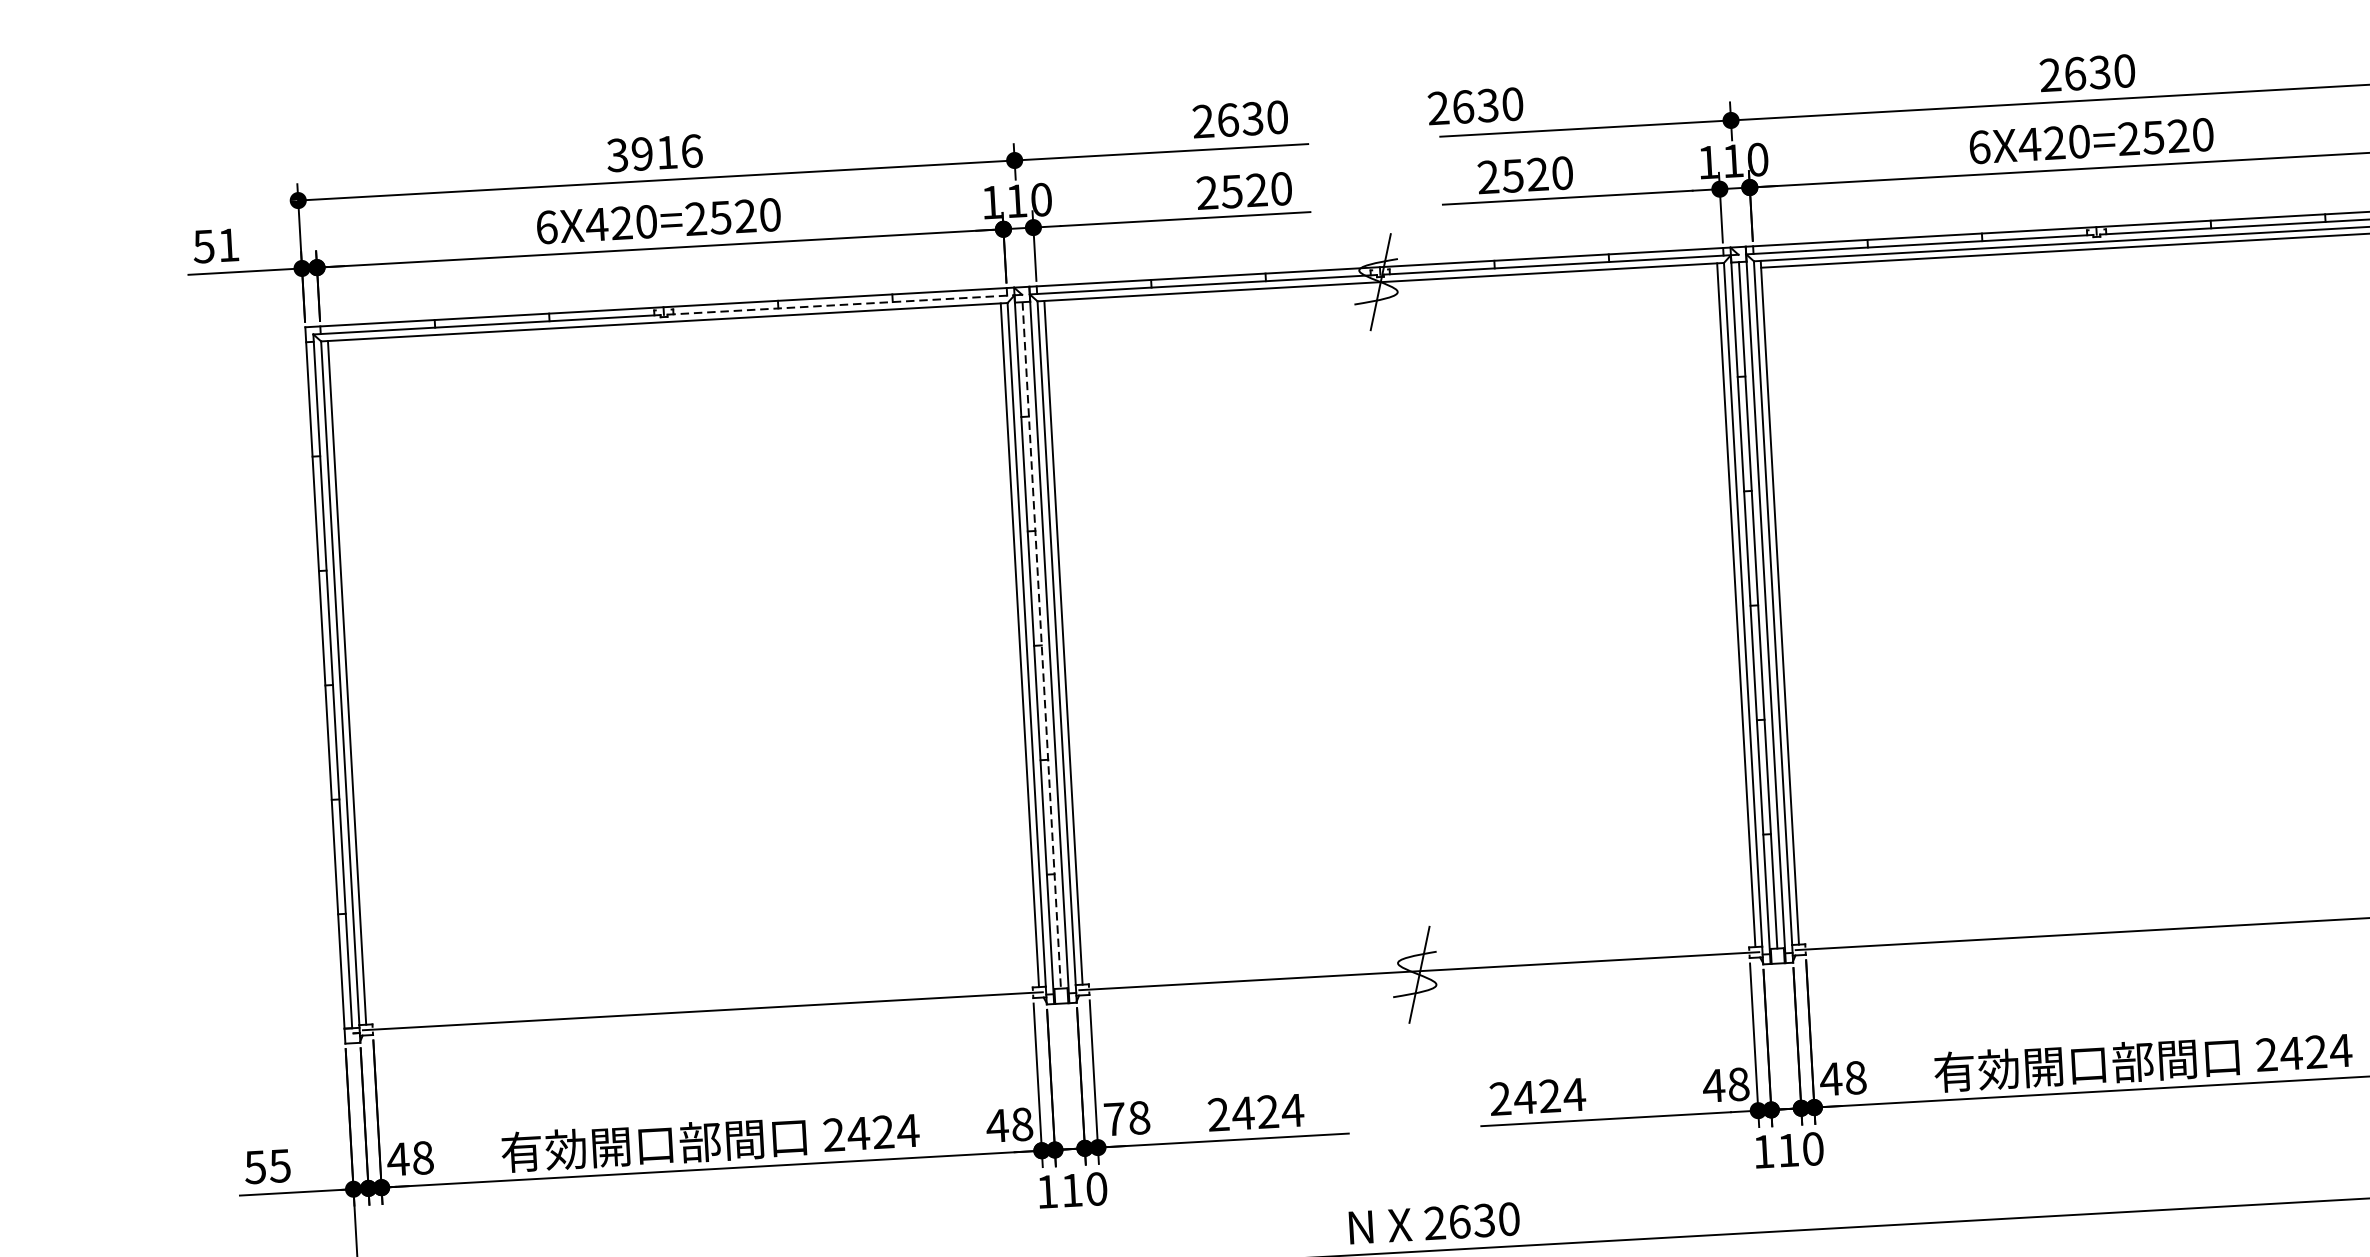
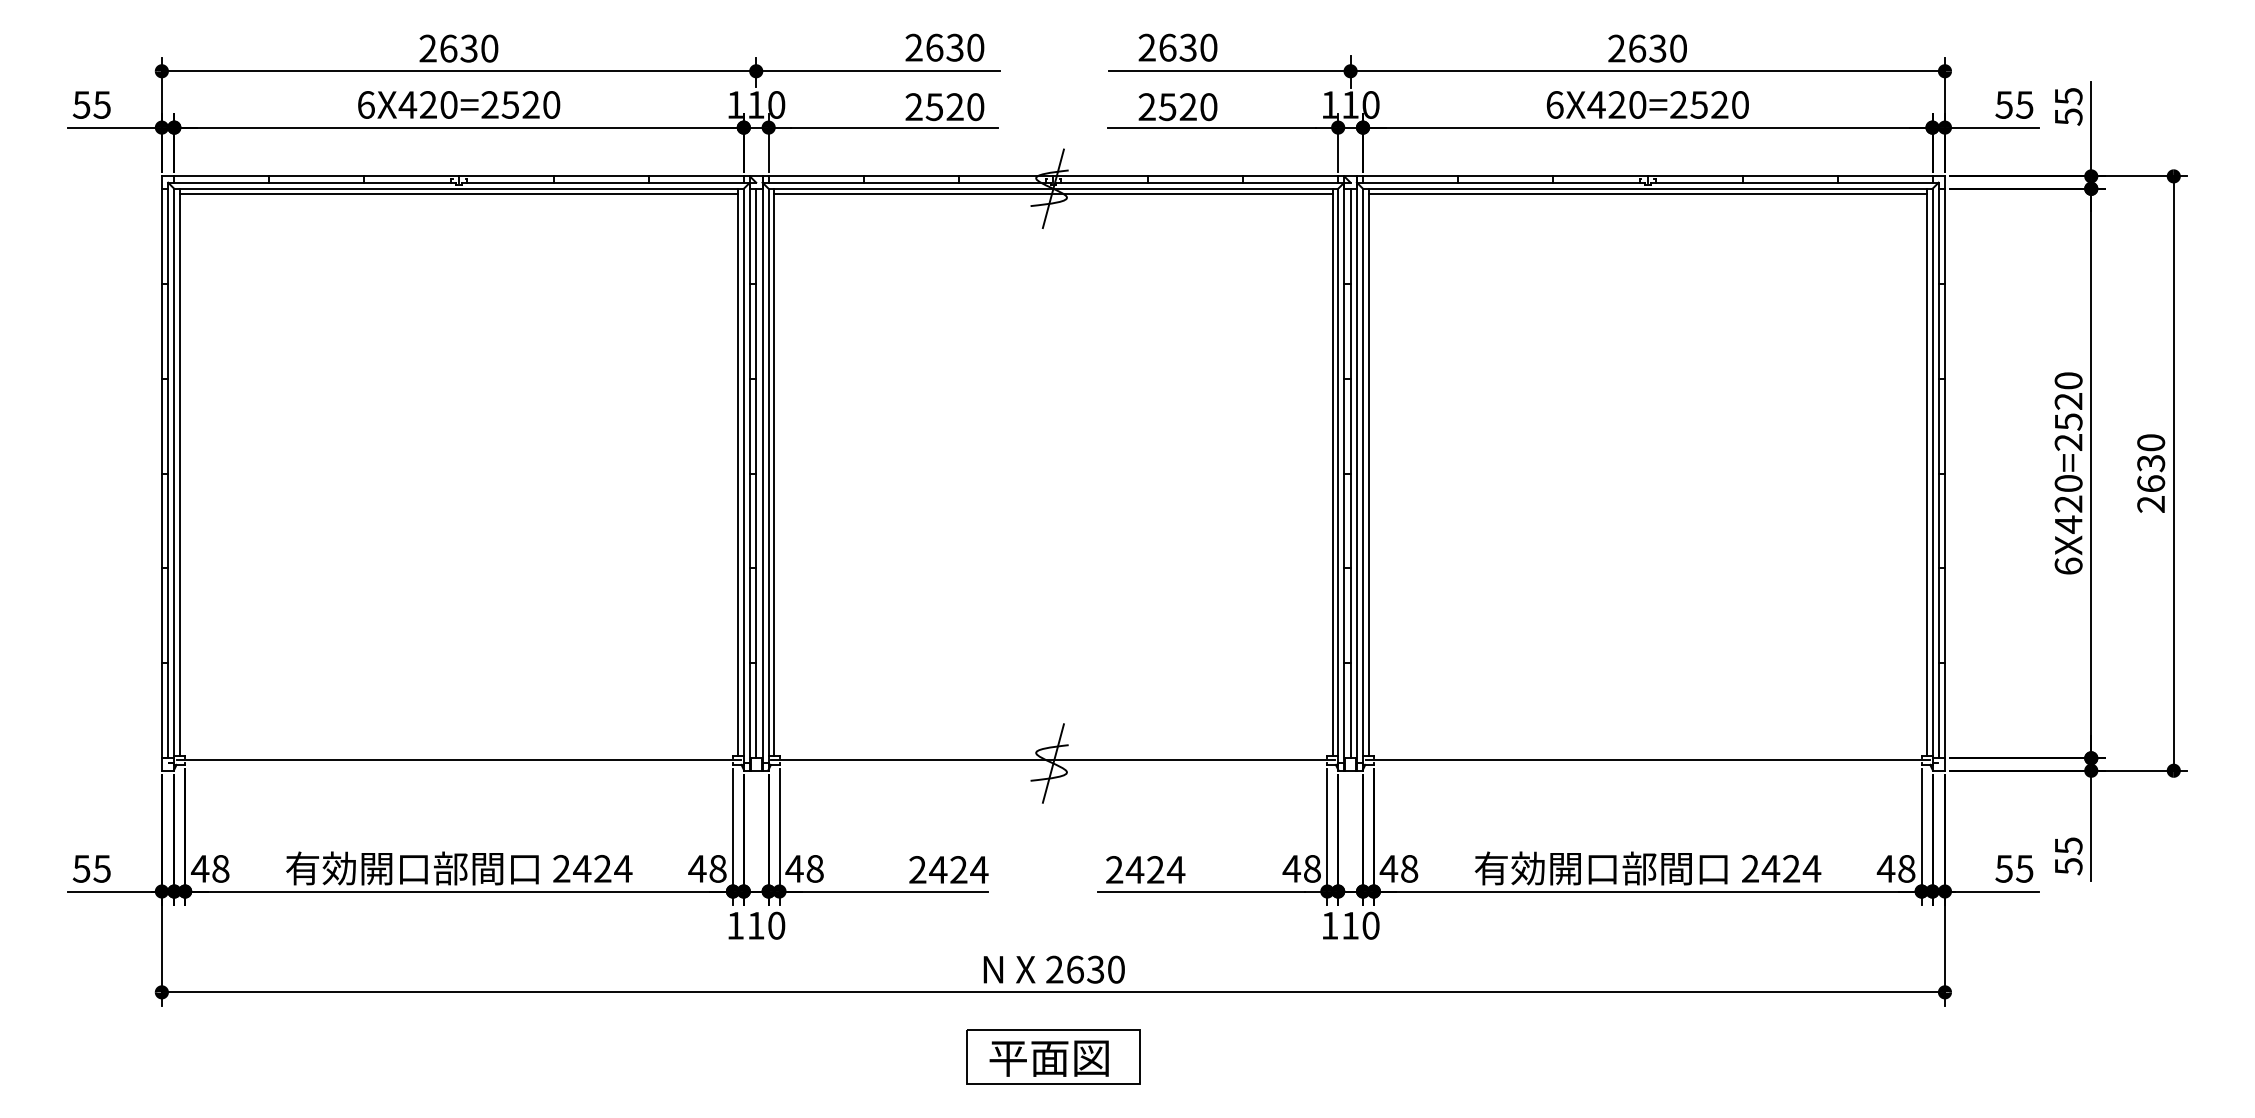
text: (1475, 106) -> (1177, 47), moved
text: (654, 153) -> (458, 48), 3916 -> 2630
text: (227, 244) -> (101, 104), 51 -> 55
line: (1381, 289) -> (1053, 194), added
line: (841, 304) -> (606, 182), dashed -> solid
line: (664, 329) -> (458, 194), added
line: (1042, 645) -> (756, 473), dashed -> solid
text: (1255, 1112) -> (948, 869), moved
text: (1114, 1118) -> (794, 868), 78 -> 48

